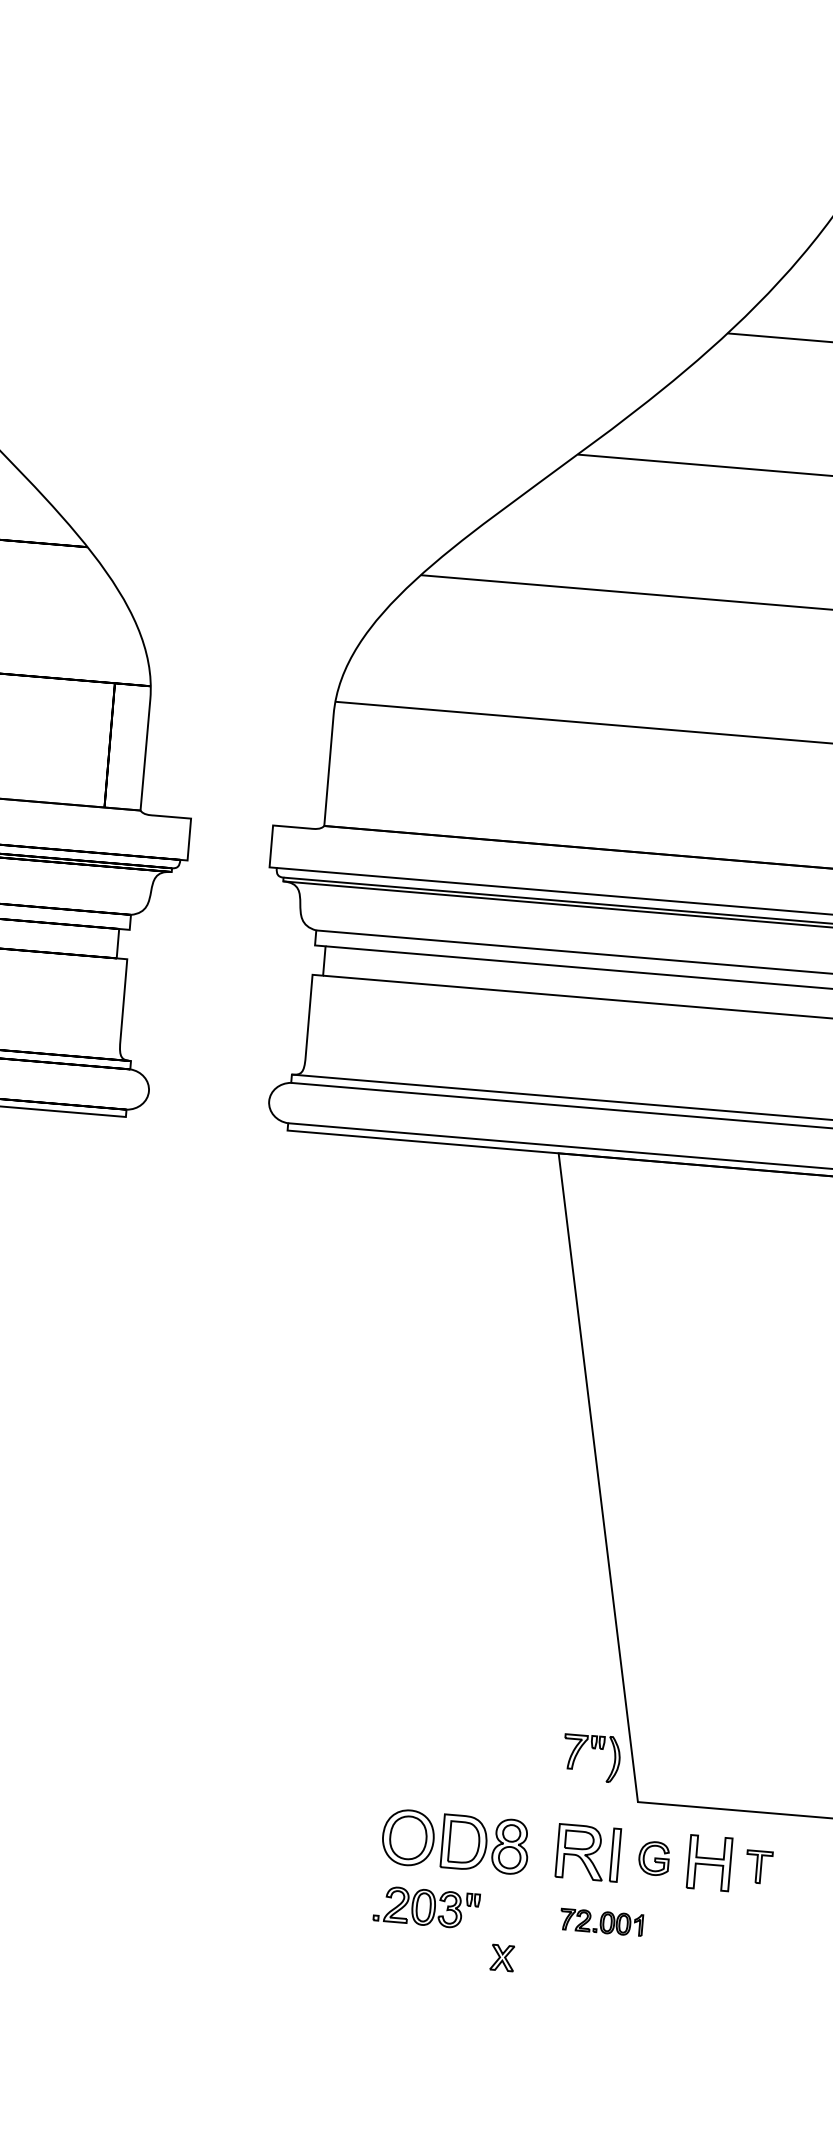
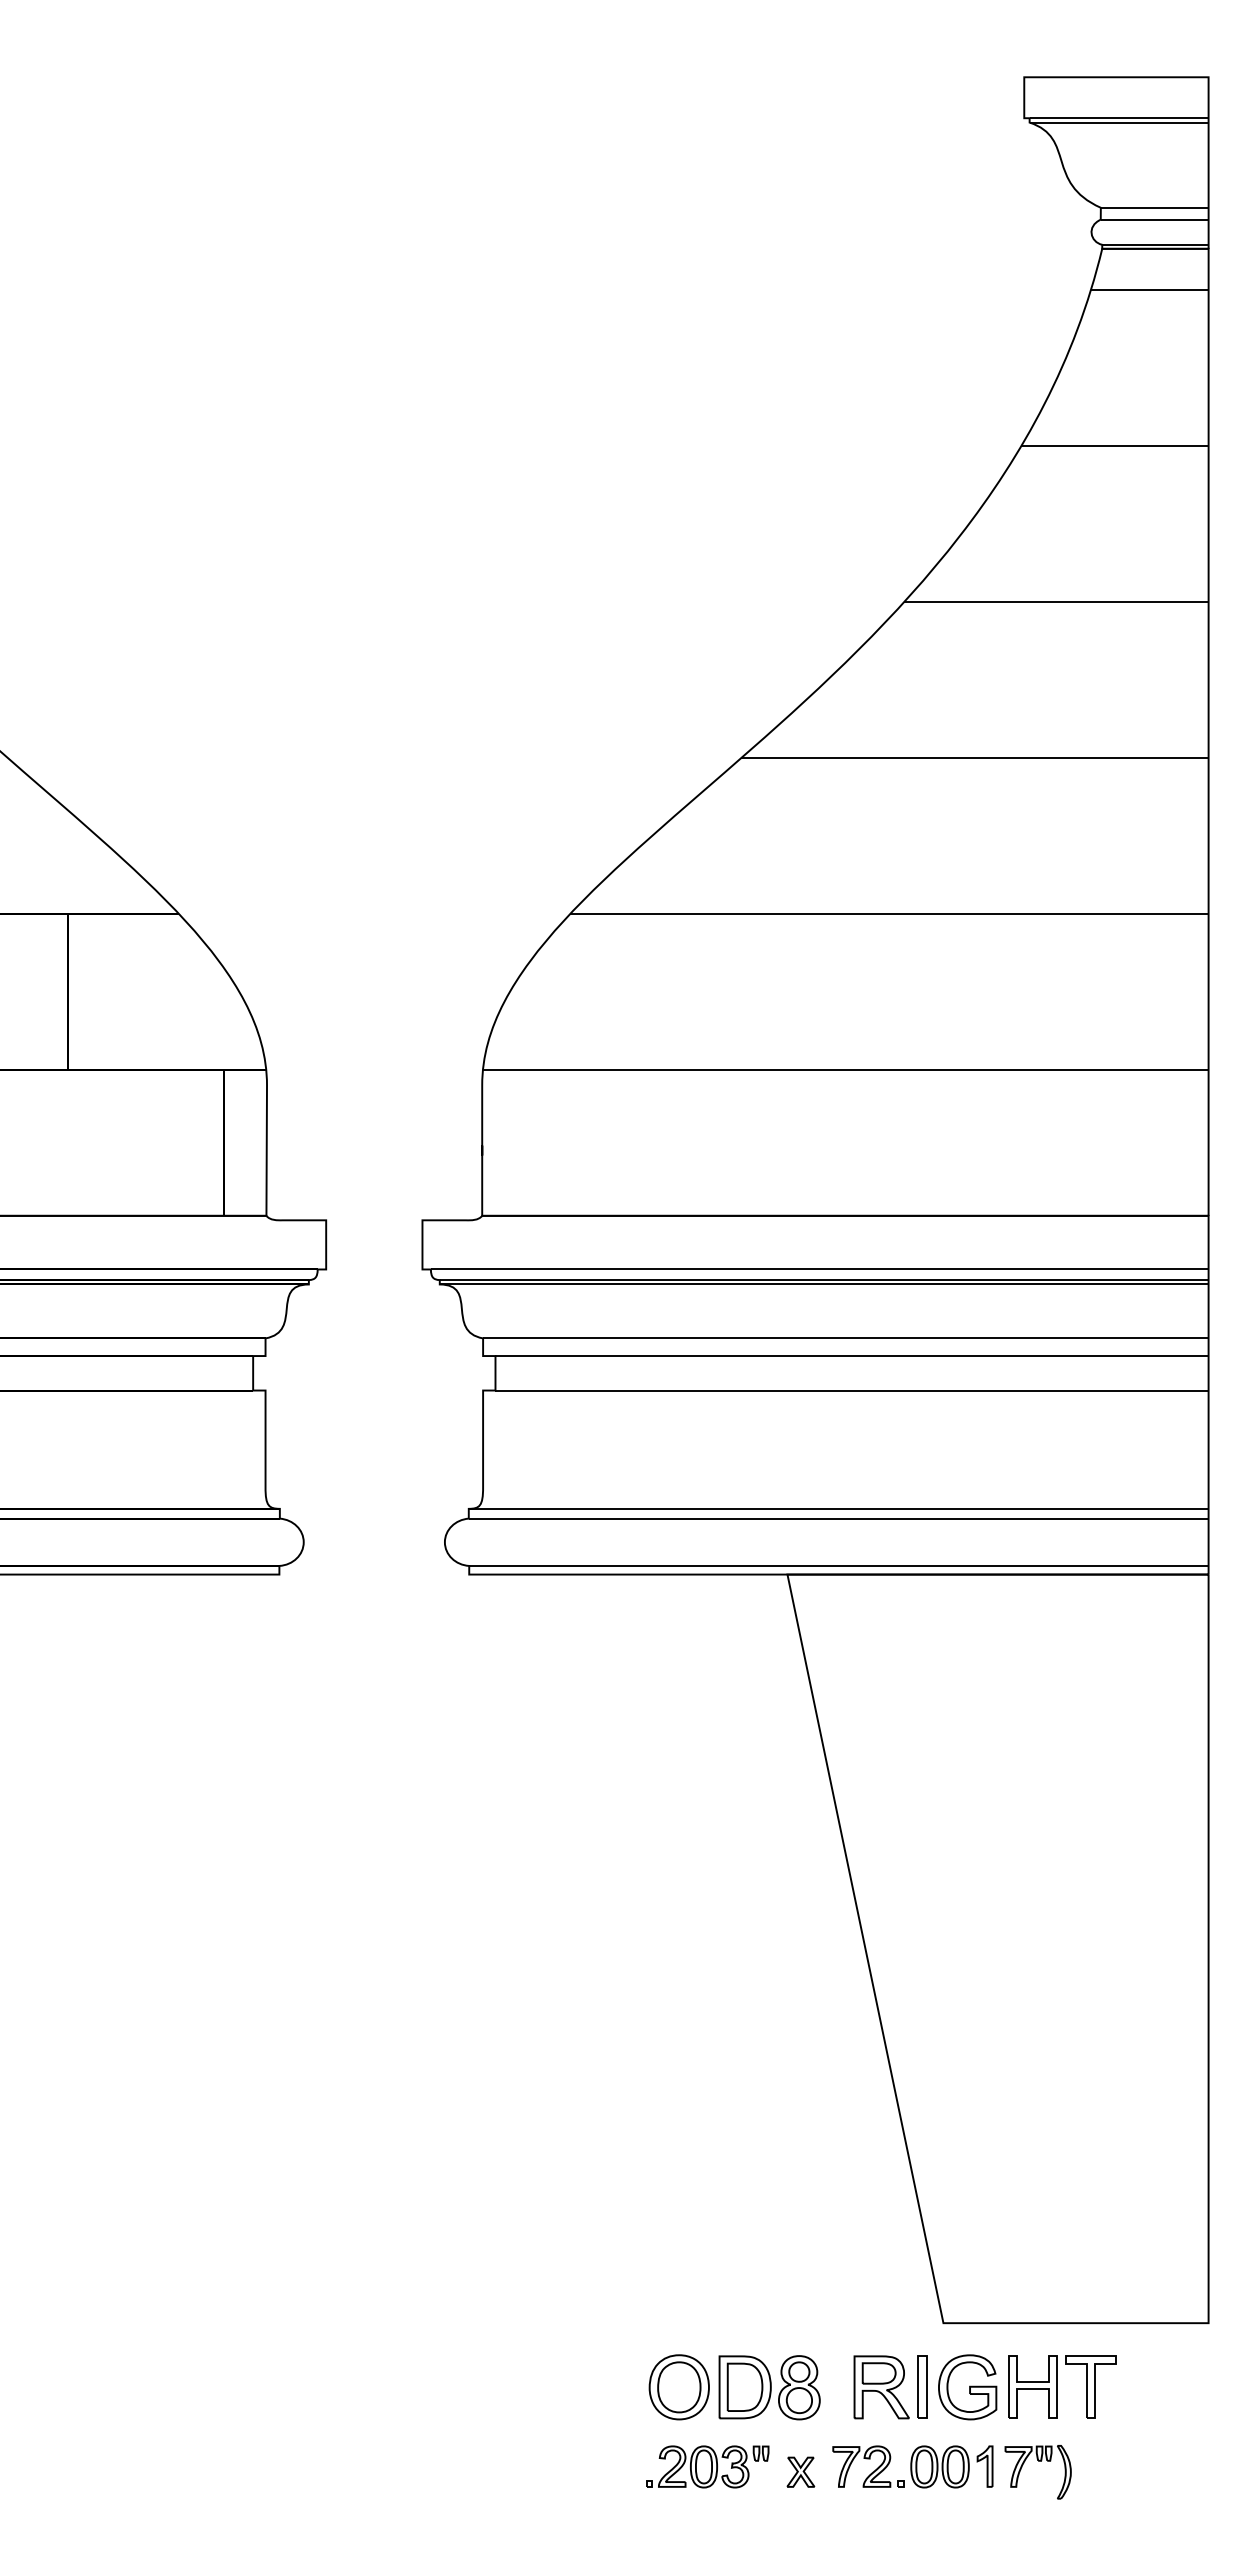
part: (592, 1748) -> (1038, 2461), moved
part: (653, 1858) -> (967, 2387), size x1.67
part: (758, 1866) -> (1090, 2386), size x1.67
part: (601, 1921) -> (912, 2466), size x1.67
part: (502, 1957) -> (800, 2471), moved

